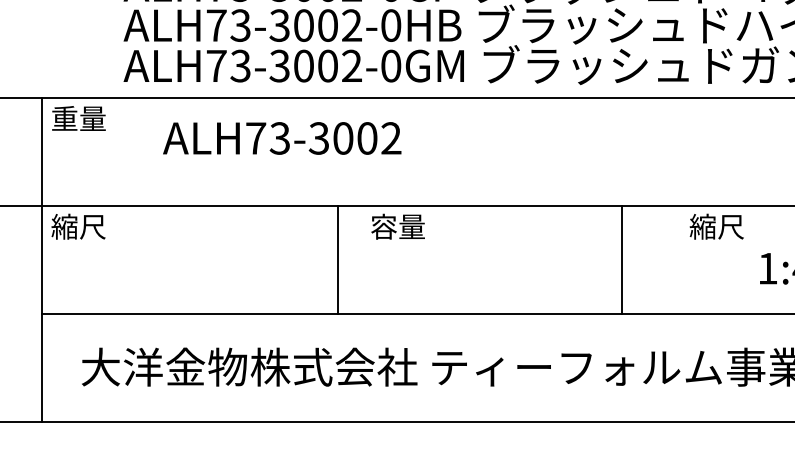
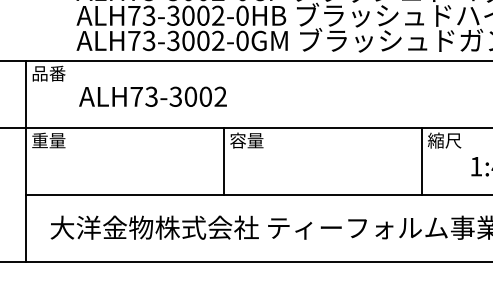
text: (78, 118) -> (48, 73), 重量 -> 品番
text: (281, 137) -> (152, 96), moved
text: (78, 226) -> (48, 140), 縮尺 -> 重量
line: (337, 258) -> (223, 160), moved
line: (621, 258) -> (421, 160), moved

